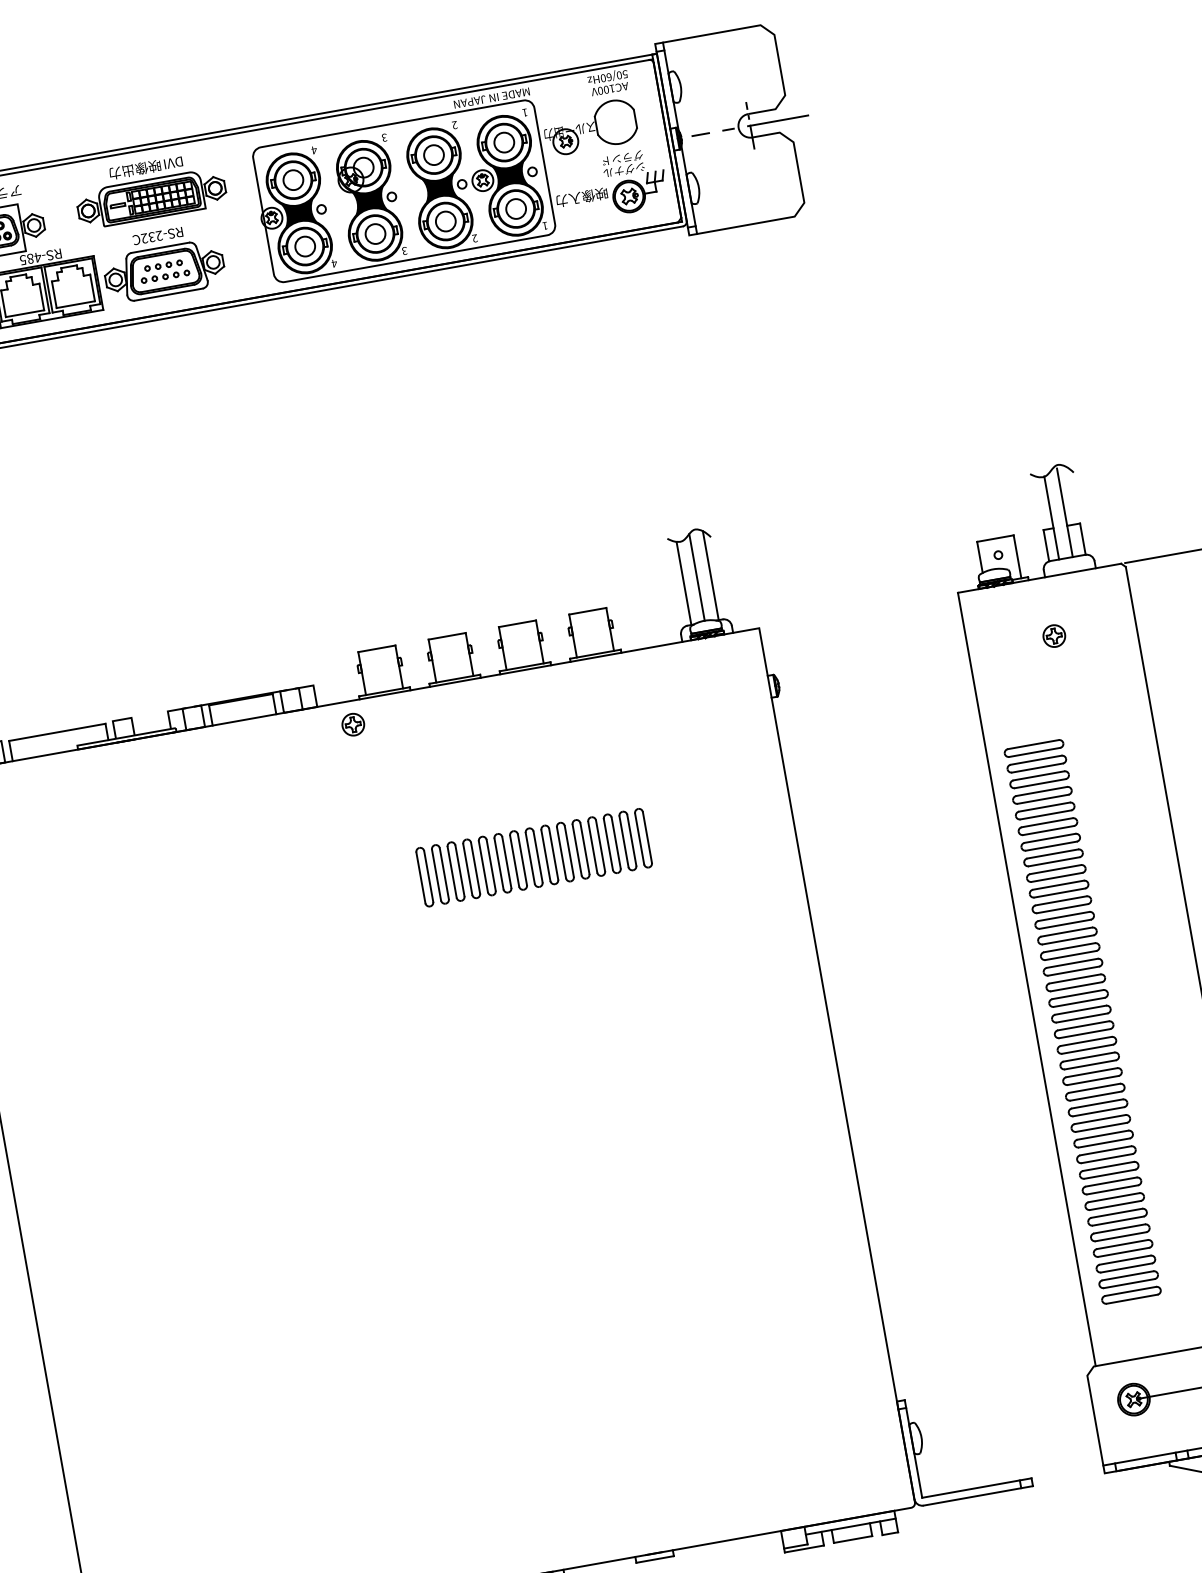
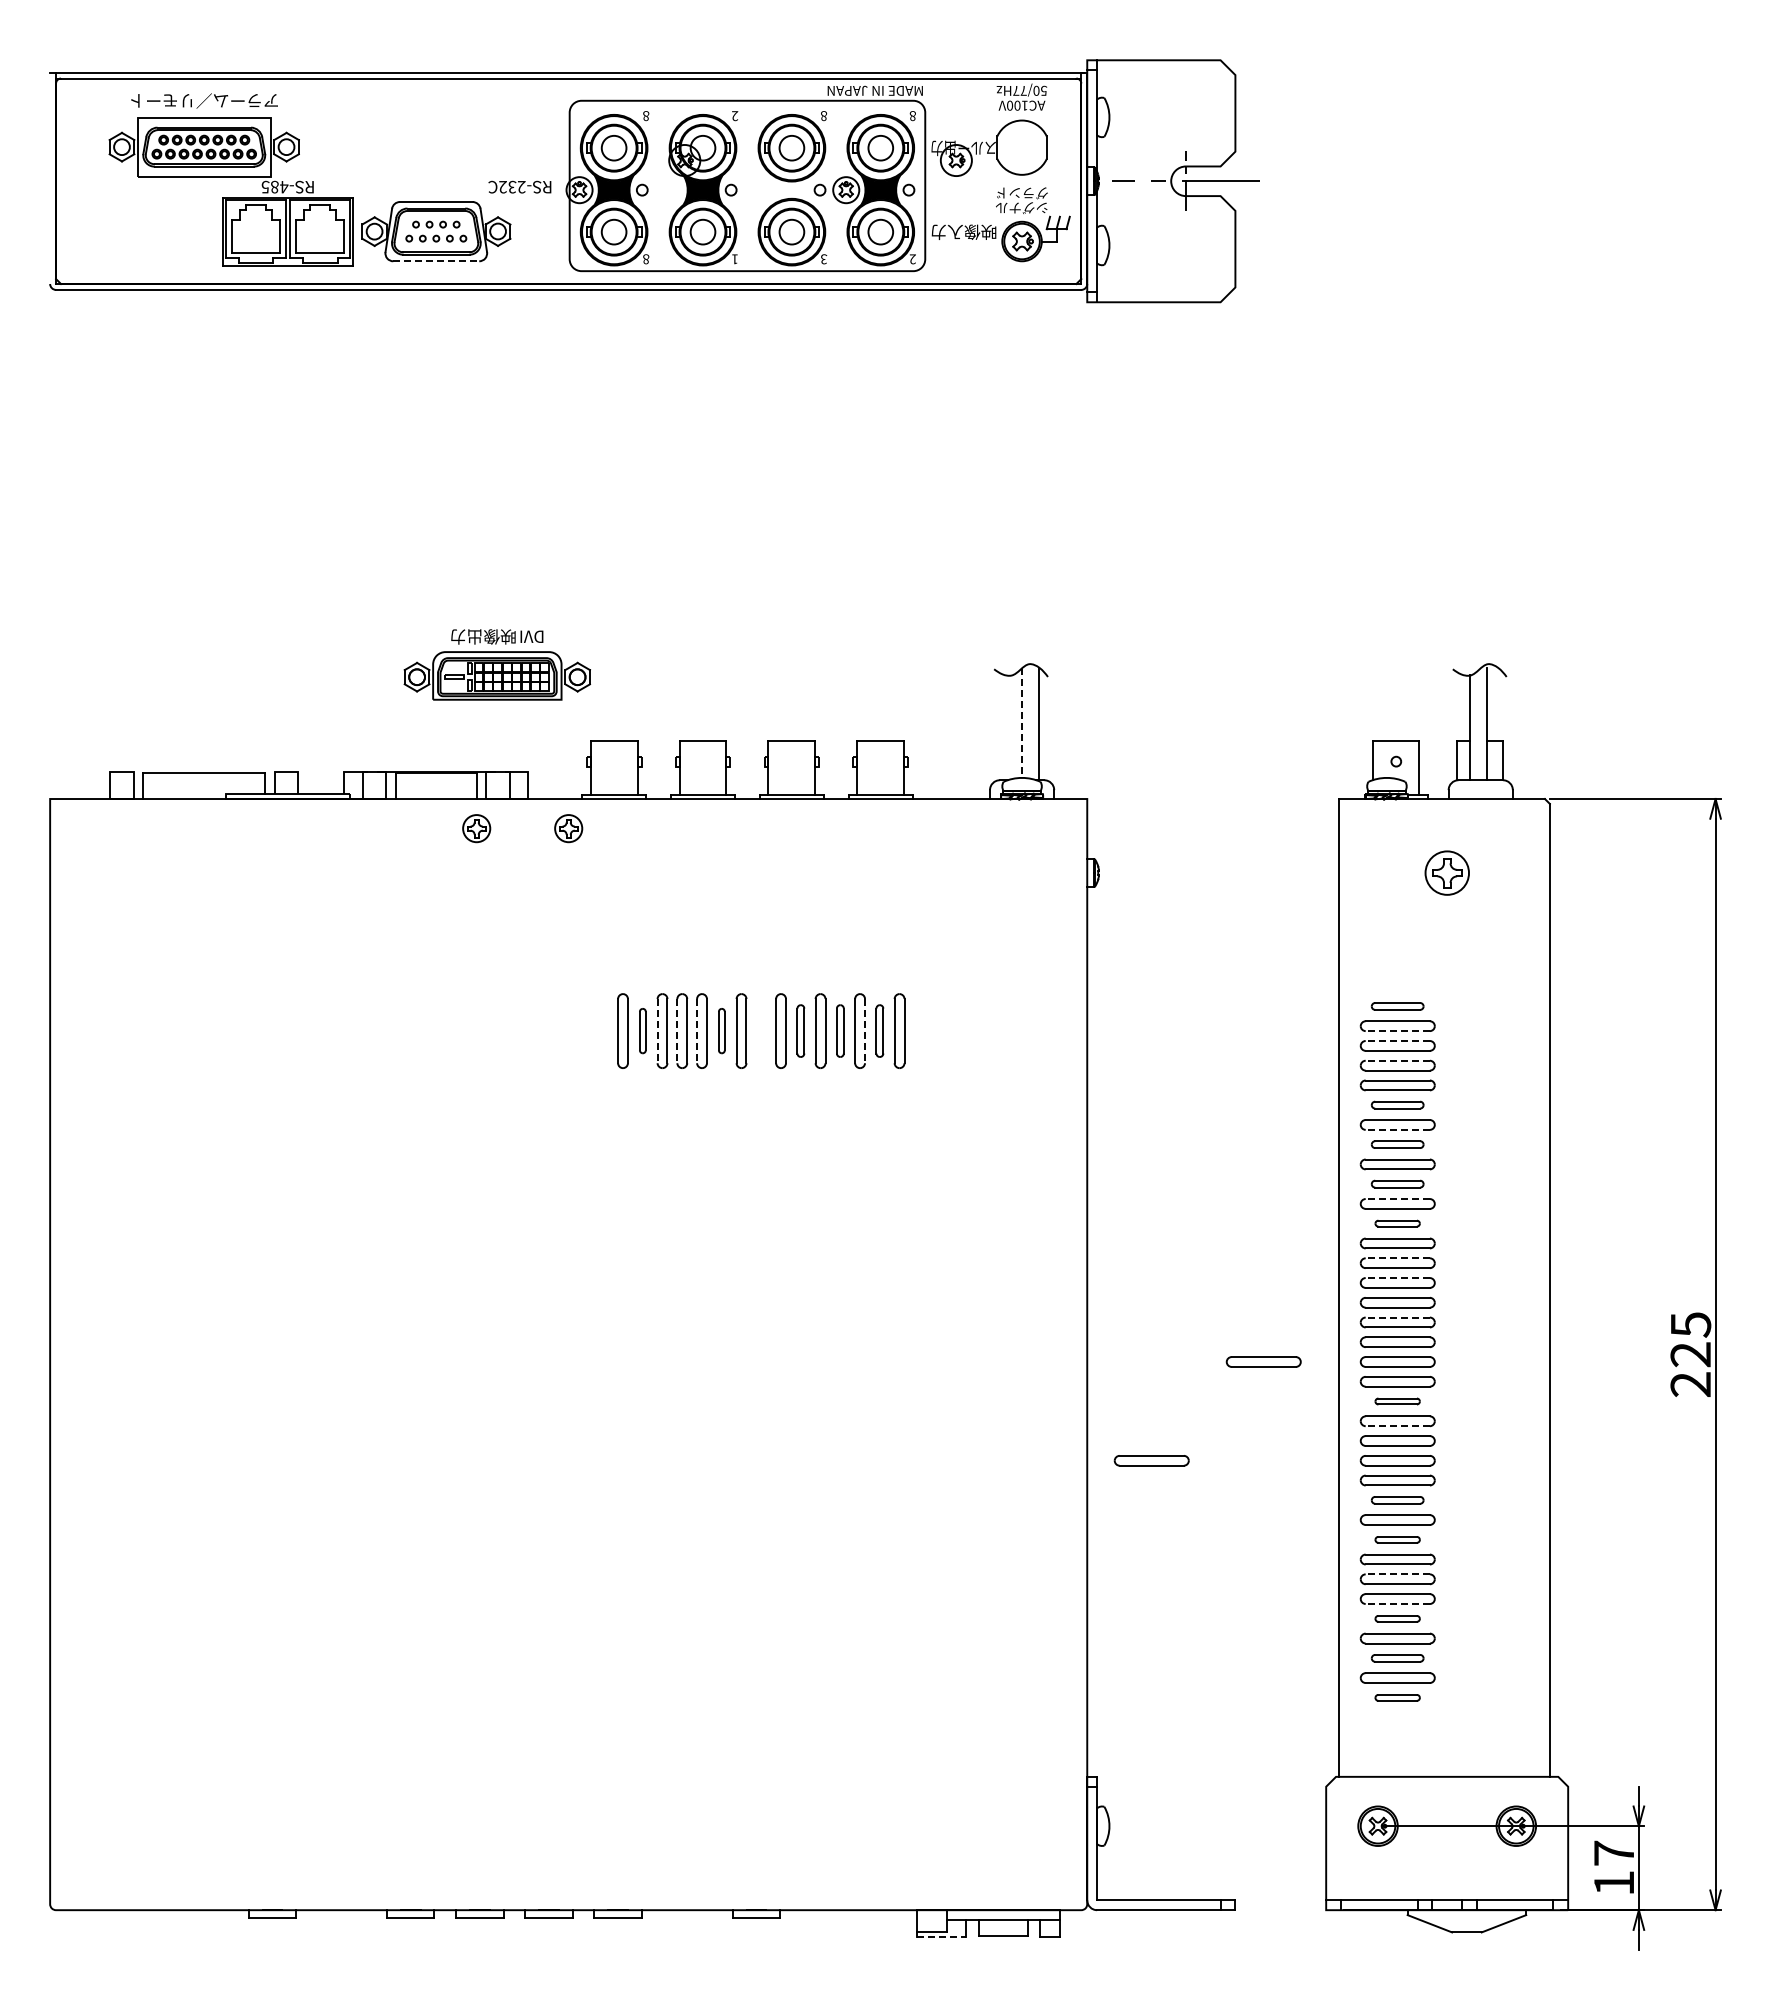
text: (605, 77) -> (1019, 90), 50/60Hz -> 50/77Hz
text: (524, 113) -> (912, 116), 1 -> 8
text: (455, 124) -> (824, 115), 2 -> 8
text: (384, 137) -> (735, 115), 3 -> 2
text: (314, 150) -> (646, 116), 4 -> 8
fill: (439, 187) -> (791, 189), removed
part: (149, 189) -> (496, 664), moved
text: (545, 226) -> (912, 259), 1 -> 2
text: (157, 235) -> (519, 186), moved
text: (475, 237) -> (824, 258), 2 -> 3
text: (405, 251) -> (735, 259), 3 -> 1
text: (334, 263) -> (646, 259), 4 -> 8
line: (168, 294) -> (436, 261), solid -> dashed
line: (697, 577) -> (1022, 723), solid -> dashed
line: (683, 583) -> (1004, 727), removed
part: (1053, 635) -> (1446, 872), size x1.6
part: (280, 737) -> (476, 828), added
part: (1033, 748) -> (1397, 1006), size x0.7
line: (1037, 768) -> (1397, 1031), solid -> dashed
line: (1038, 776) -> (1397, 1041), solid -> dashed
line: (1041, 791) -> (1397, 1060), solid -> dashed
part: (1047, 826) -> (1397, 1104), size x0.7
part: (627, 840) -> (879, 1030), size x0.7
line: (616, 843) -> (865, 1031), solid -> dashed
line: (1051, 845) -> (1397, 1129), solid -> dashed
part: (596, 846) -> (840, 1030), size x0.7
part: (565, 851) -> (800, 1030), size x0.7
part: (534, 857) -> (761, 1030), removed
part: (1053, 857) -> (1397, 1144), size x0.7
part: (502, 862) -> (721, 1030), size x0.6
line: (483, 867) -> (697, 1031), solid -> dashed
line: (467, 869) -> (677, 1031), solid -> dashed
line: (452, 872) -> (657, 1031), solid -> dashed
part: (440, 873) -> (642, 1030), size x0.6
part: (1058, 888) -> (1397, 1183), size x0.7
line: (1061, 901) -> (1397, 1199), solid -> dashed
part: (1064, 920) -> (1397, 1223), size x0.6
line: (1069, 947) -> (1397, 1258), solid -> dashed
line: (1072, 963) -> (1397, 1278), solid -> dashed
line: (1077, 994) -> (1397, 1317), solid -> dashed
part: (977, 1048) -> (1263, 1361), added
part: (1089, 1061) -> (1397, 1401), size x0.6
line: (1093, 1080) -> (1397, 1426), solid -> dashed
part: (1103, 1139) -> (1397, 1500), size x0.7
part: (903, 1142) -> (1151, 1460), added
part: (1108, 1170) -> (1397, 1539), size x0.6
line: (1113, 1197) -> (1397, 1574), solid -> dashed
line: (1117, 1220) -> (1397, 1603), solid -> dashed
part: (1120, 1232) -> (1397, 1618), size x0.6
part: (1125, 1264) -> (1397, 1658), size x0.7
part: (1131, 1295) -> (1397, 1697), size x0.6
line: (804, 1549) -> (941, 1937), solid -> dashed

